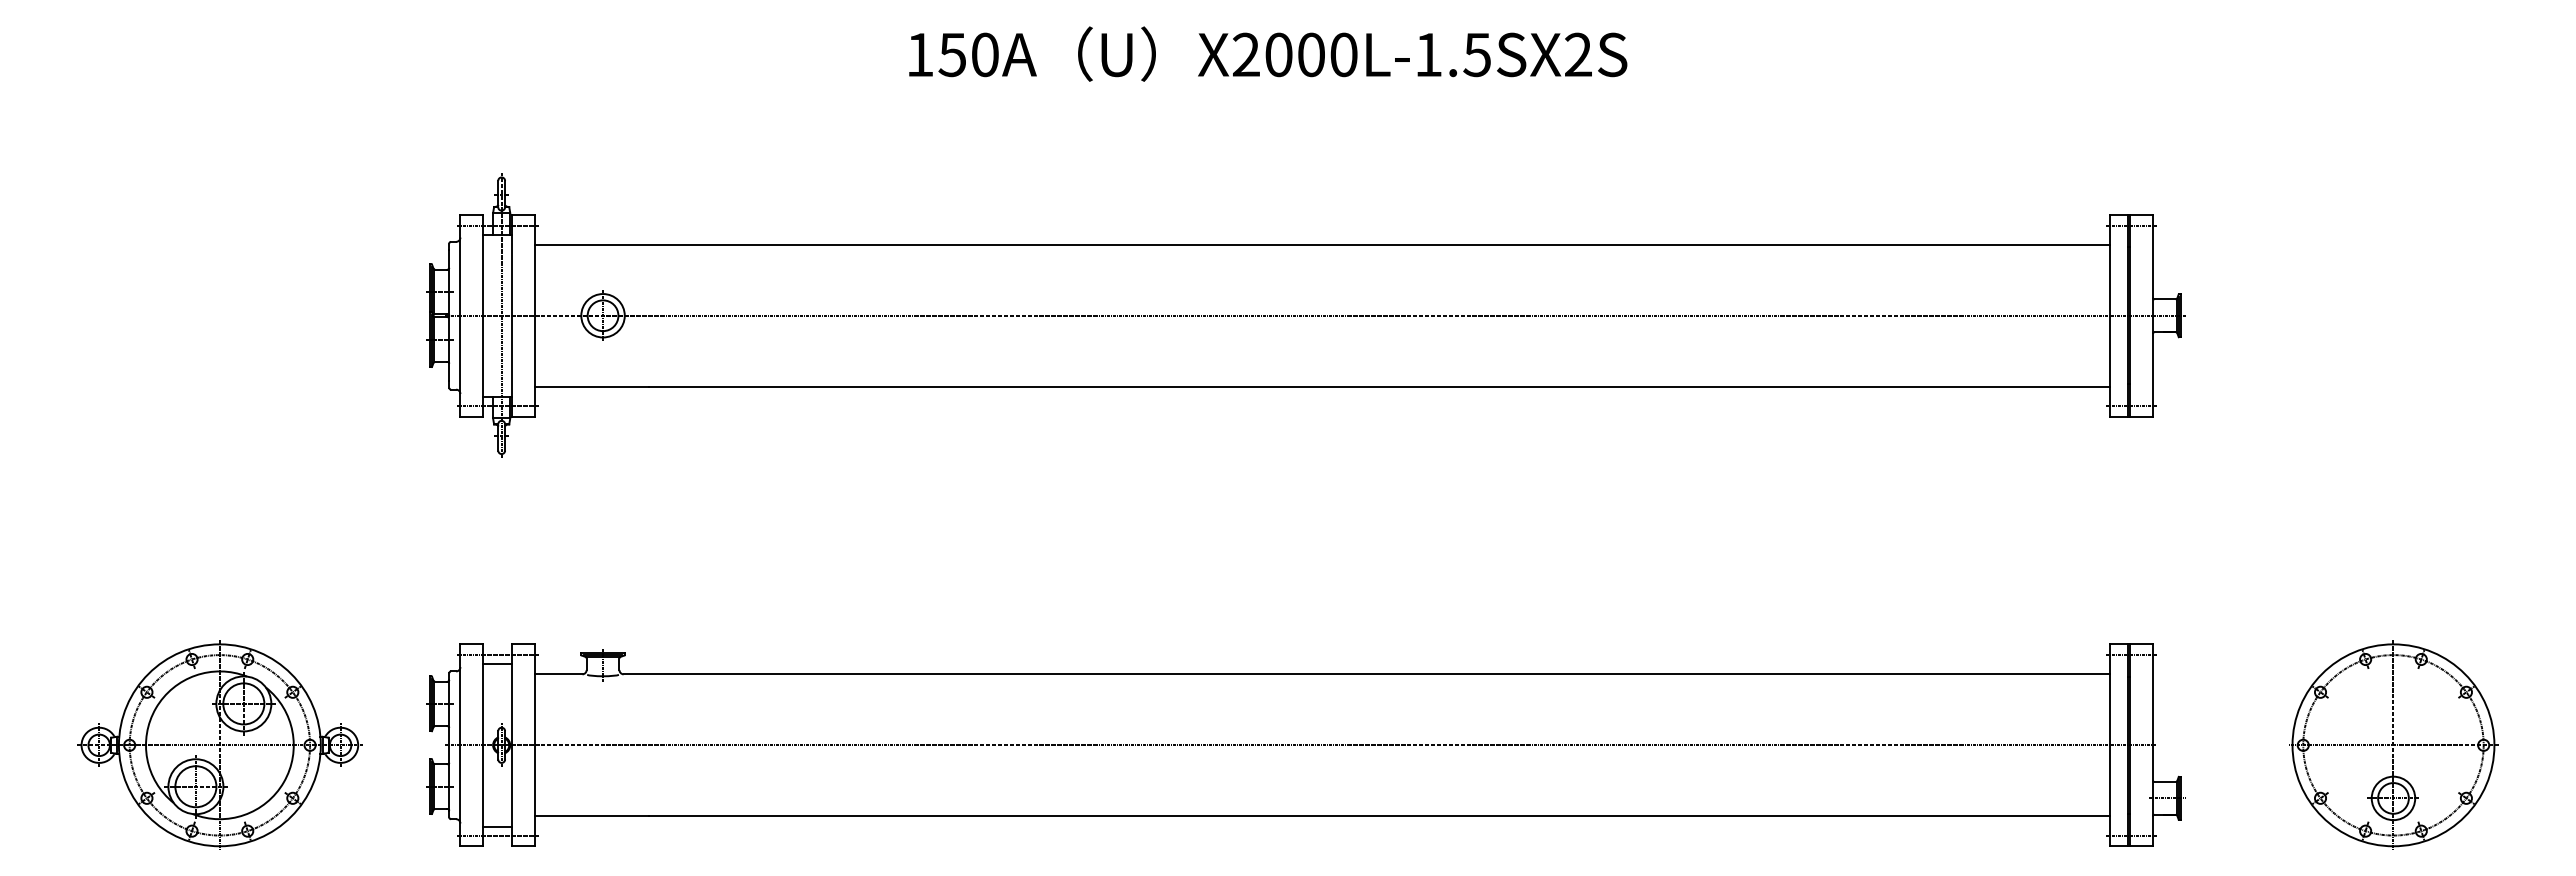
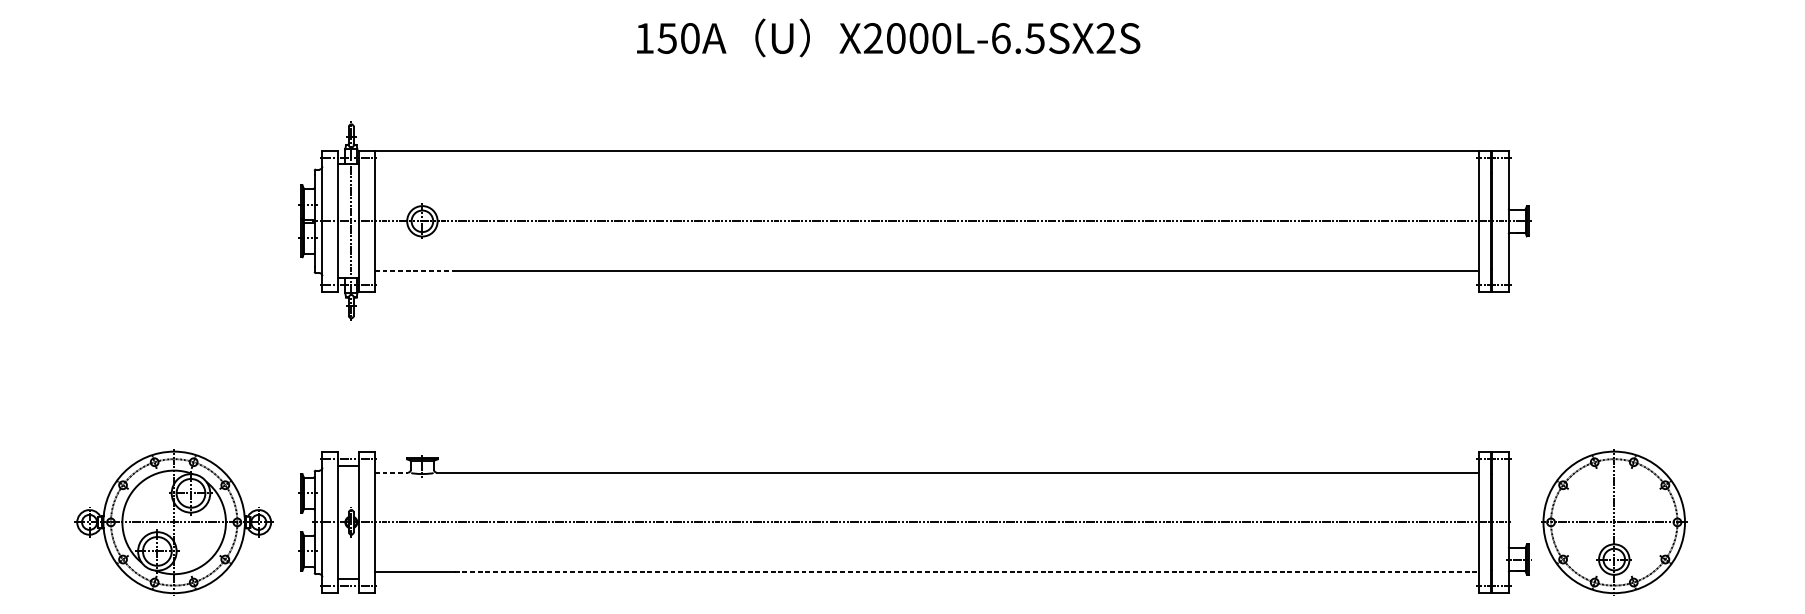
text: (1428, 54) -> (1000, 38), X2000L-1.5SX2S -> X2000L-6.5SX2S
line: (1322, 244) -> (926, 150), moved
line: (592, 386) -> (415, 270), solid -> dashed
line: (558, 674) -> (391, 472), solid -> dashed
part: (219, 744) -> (173, 521), moved
part: (2393, 744) -> (1614, 521), moved
line: (1379, 816) -> (966, 572), solid -> dashed

